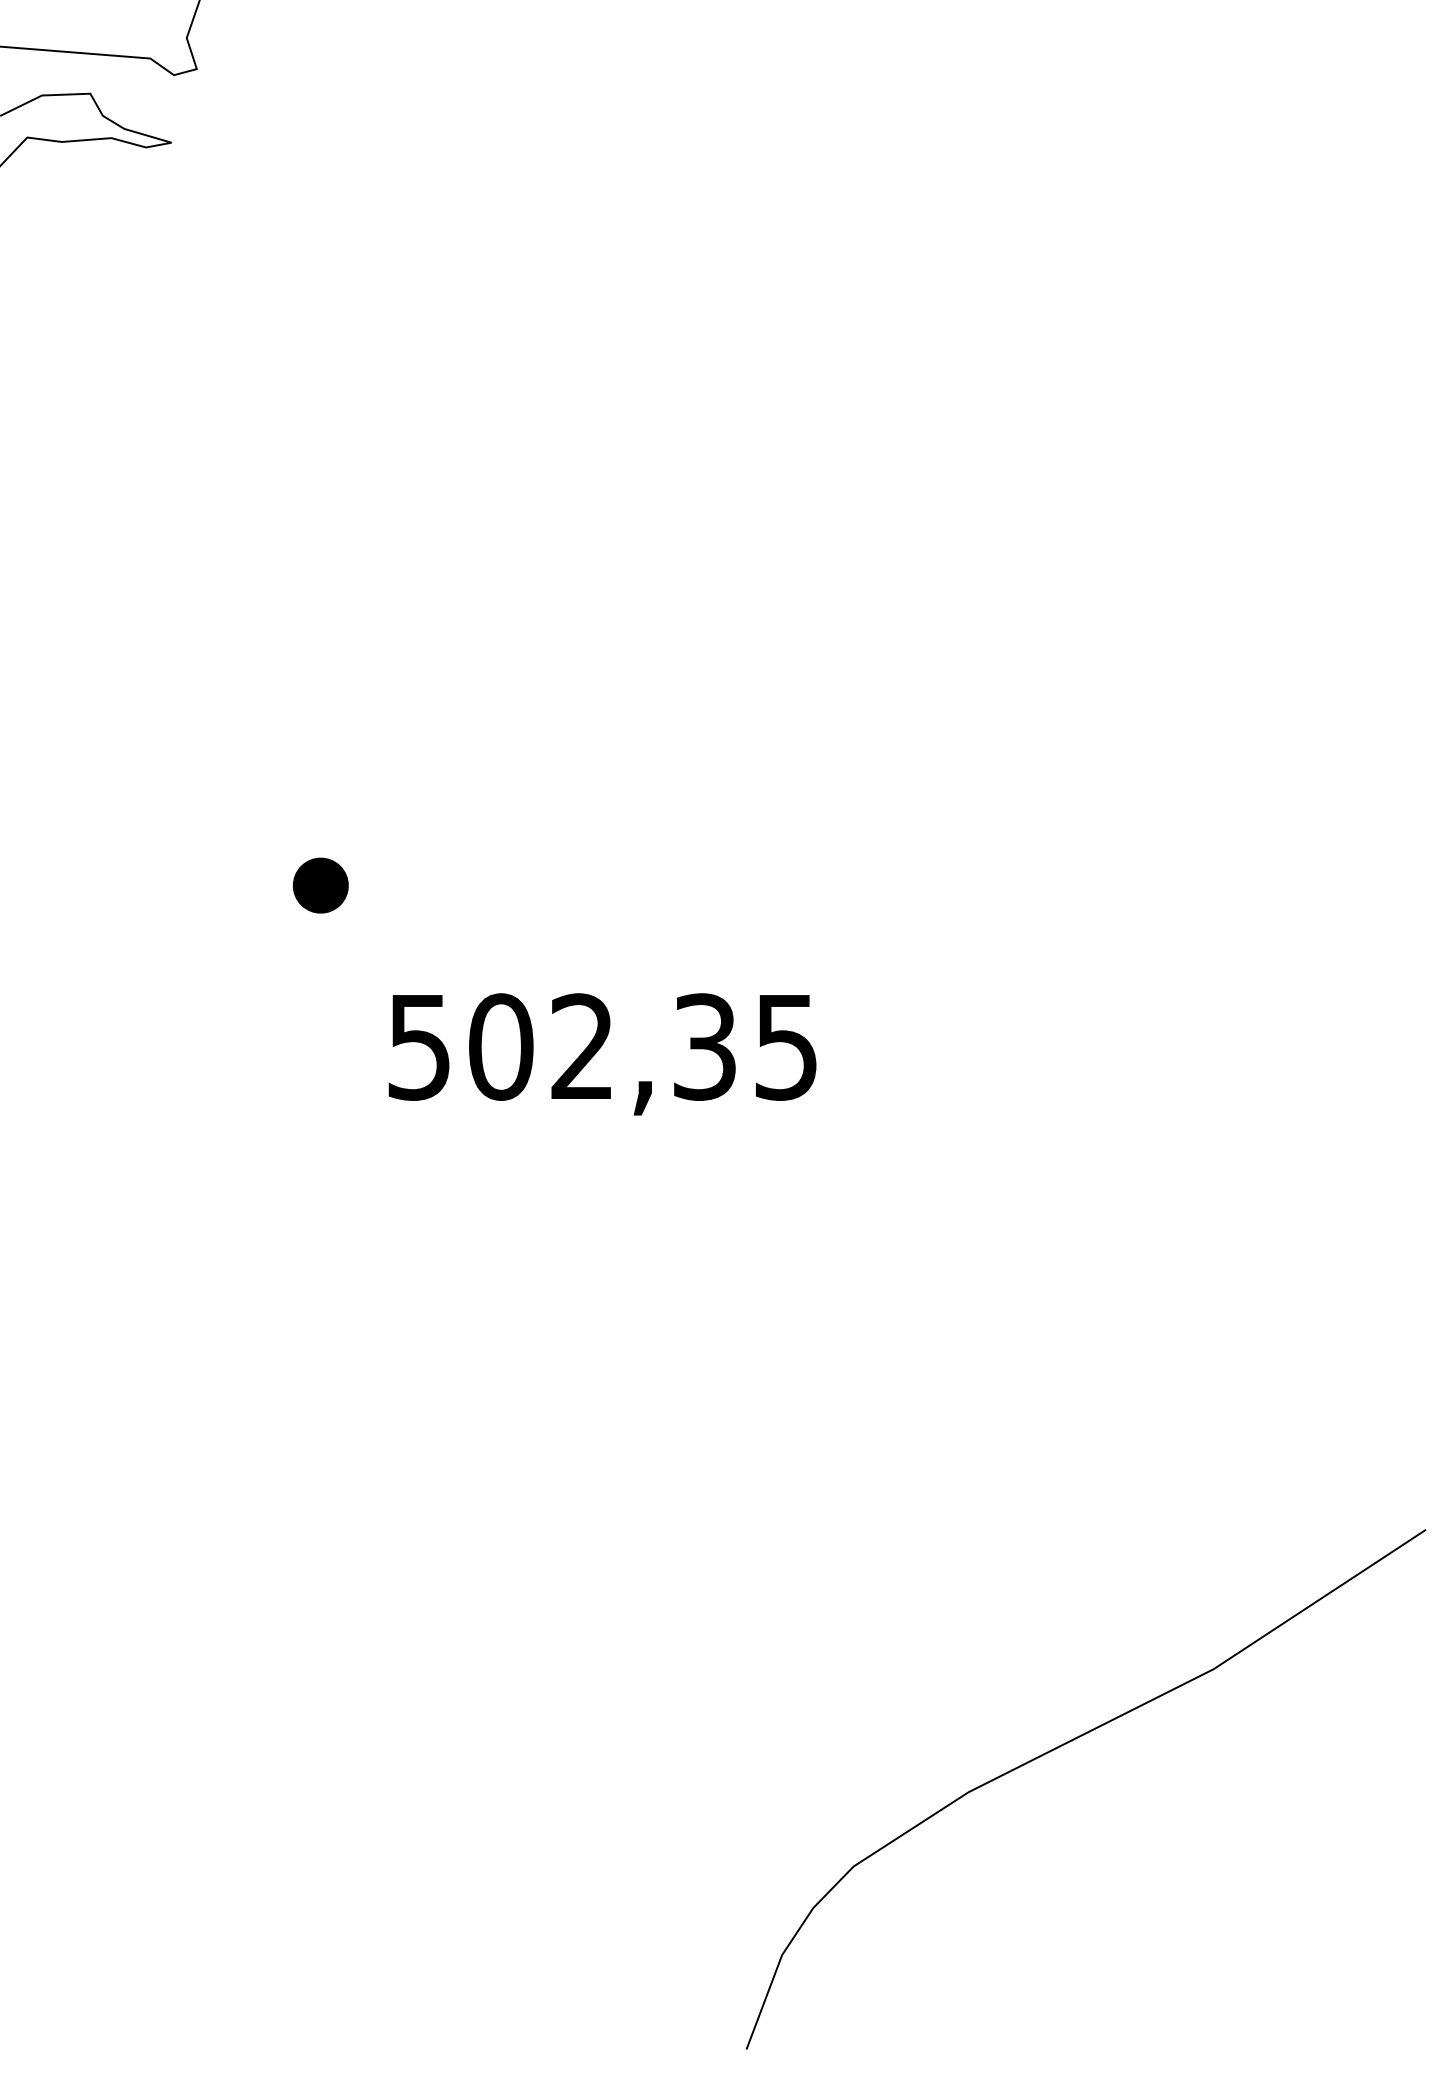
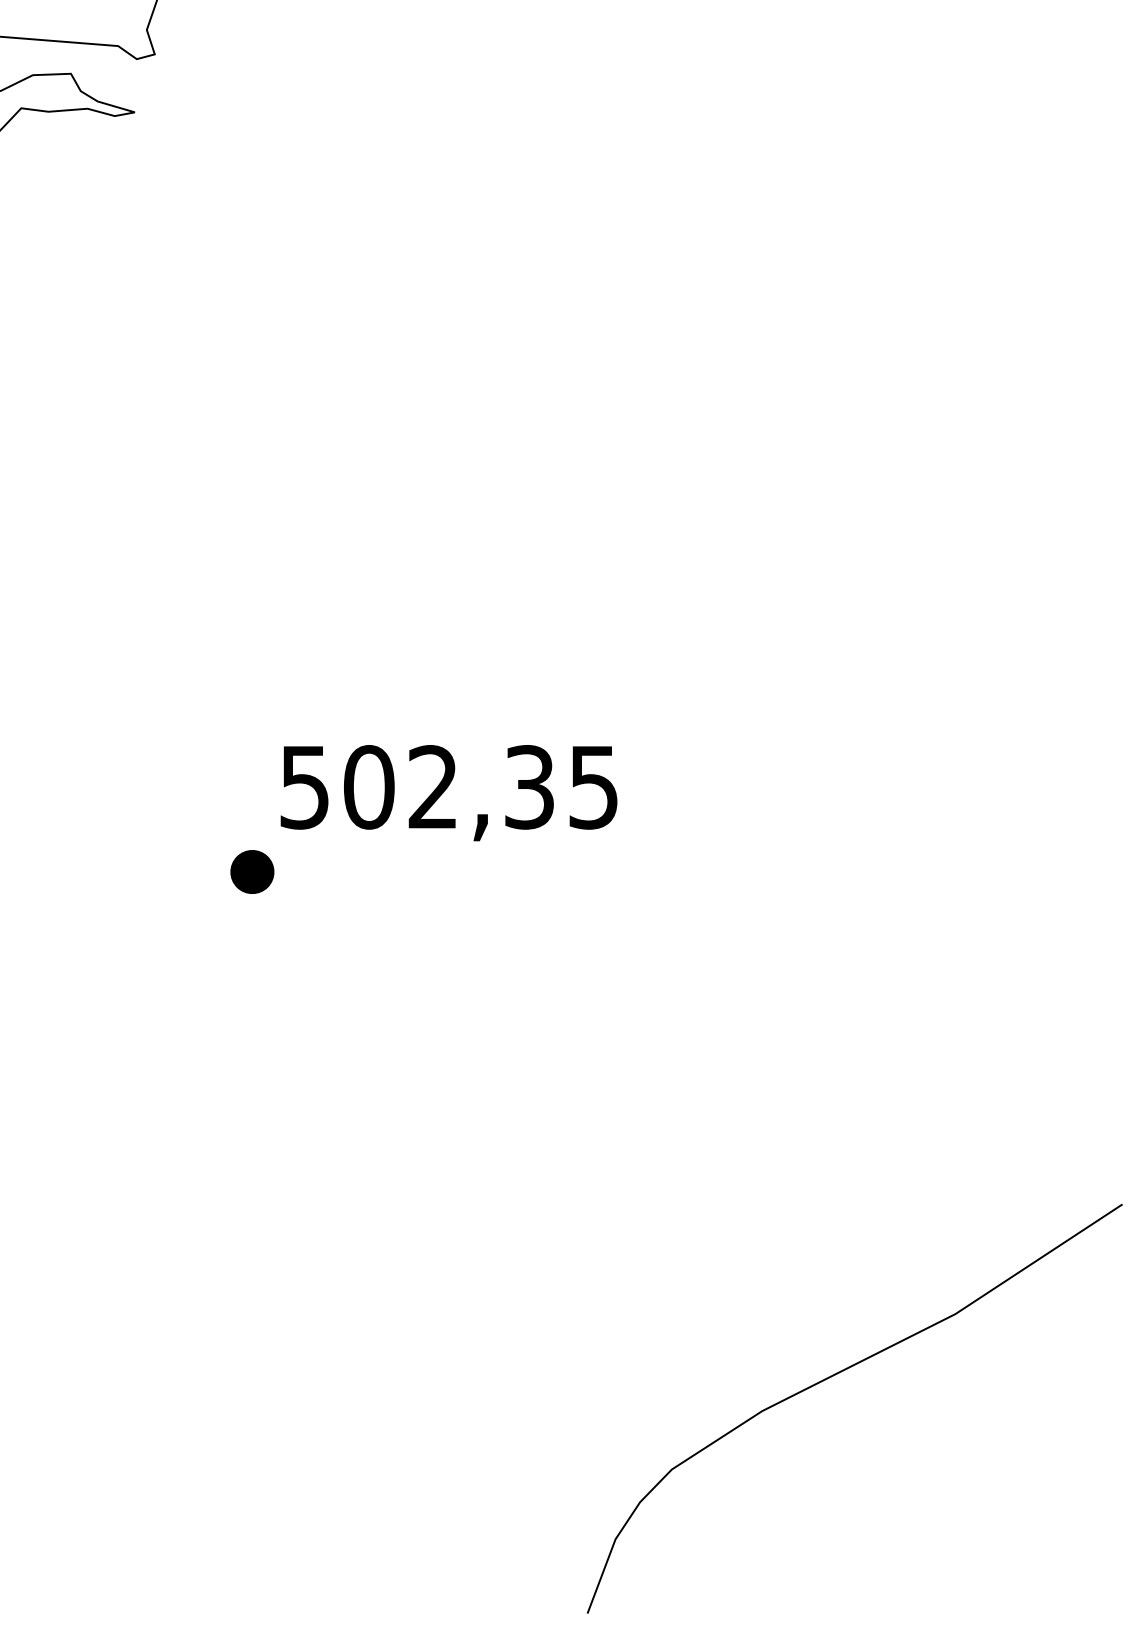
part: (320, 885) -> (252, 871), moved
text: (602, 1054) -> (448, 793), moved

